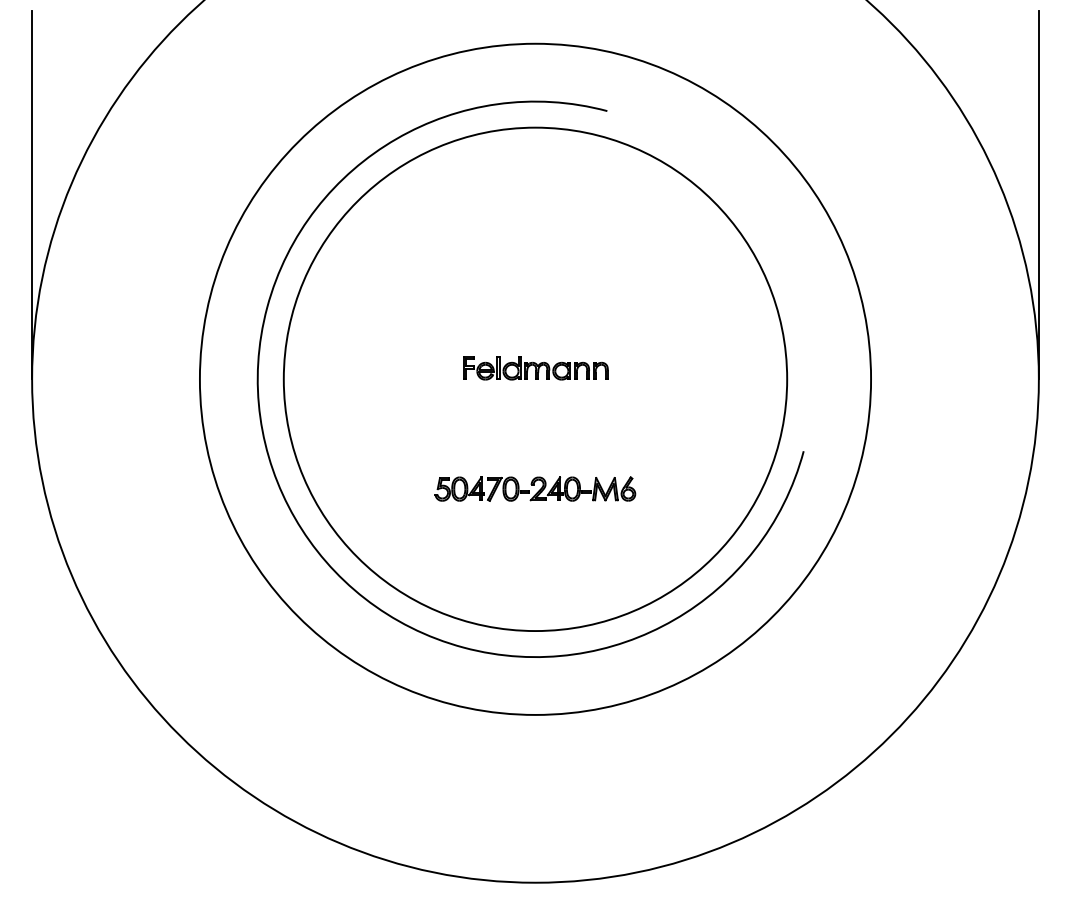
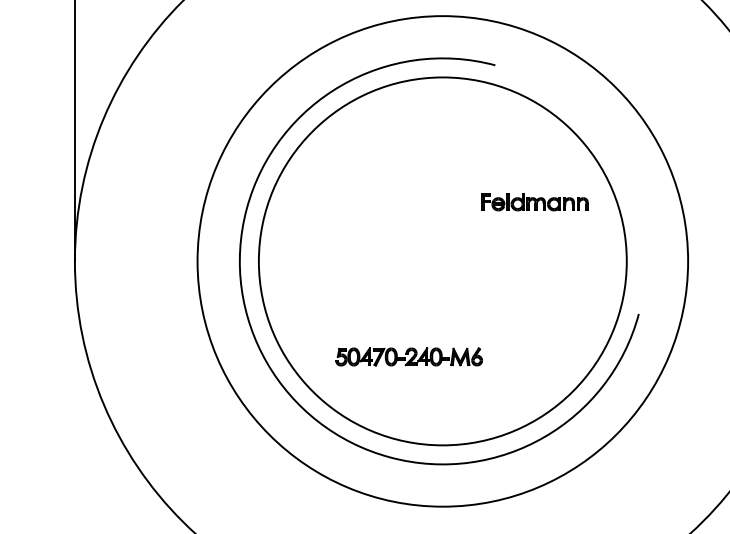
part: (535, 368) -> (534, 202), moved
part: (535, 488) -> (409, 356), moved

